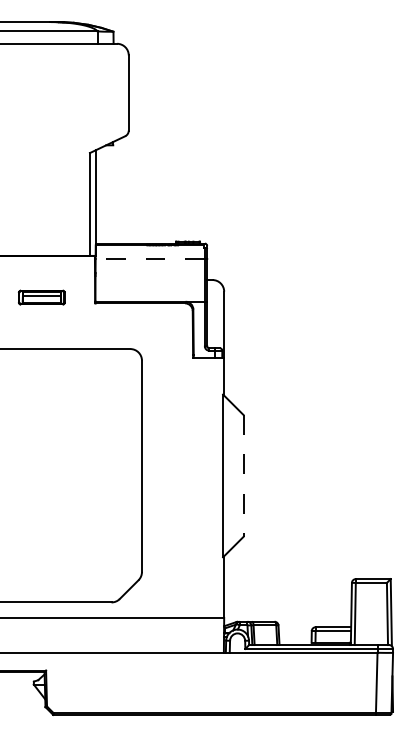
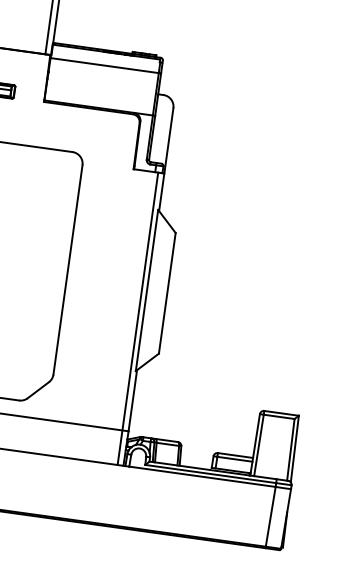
line: (150, 258) -> (104, 65), dashed -> solid
line: (243, 475) -> (167, 292), dashed -> solid
line: (217, 504) -> (137, 318), added

